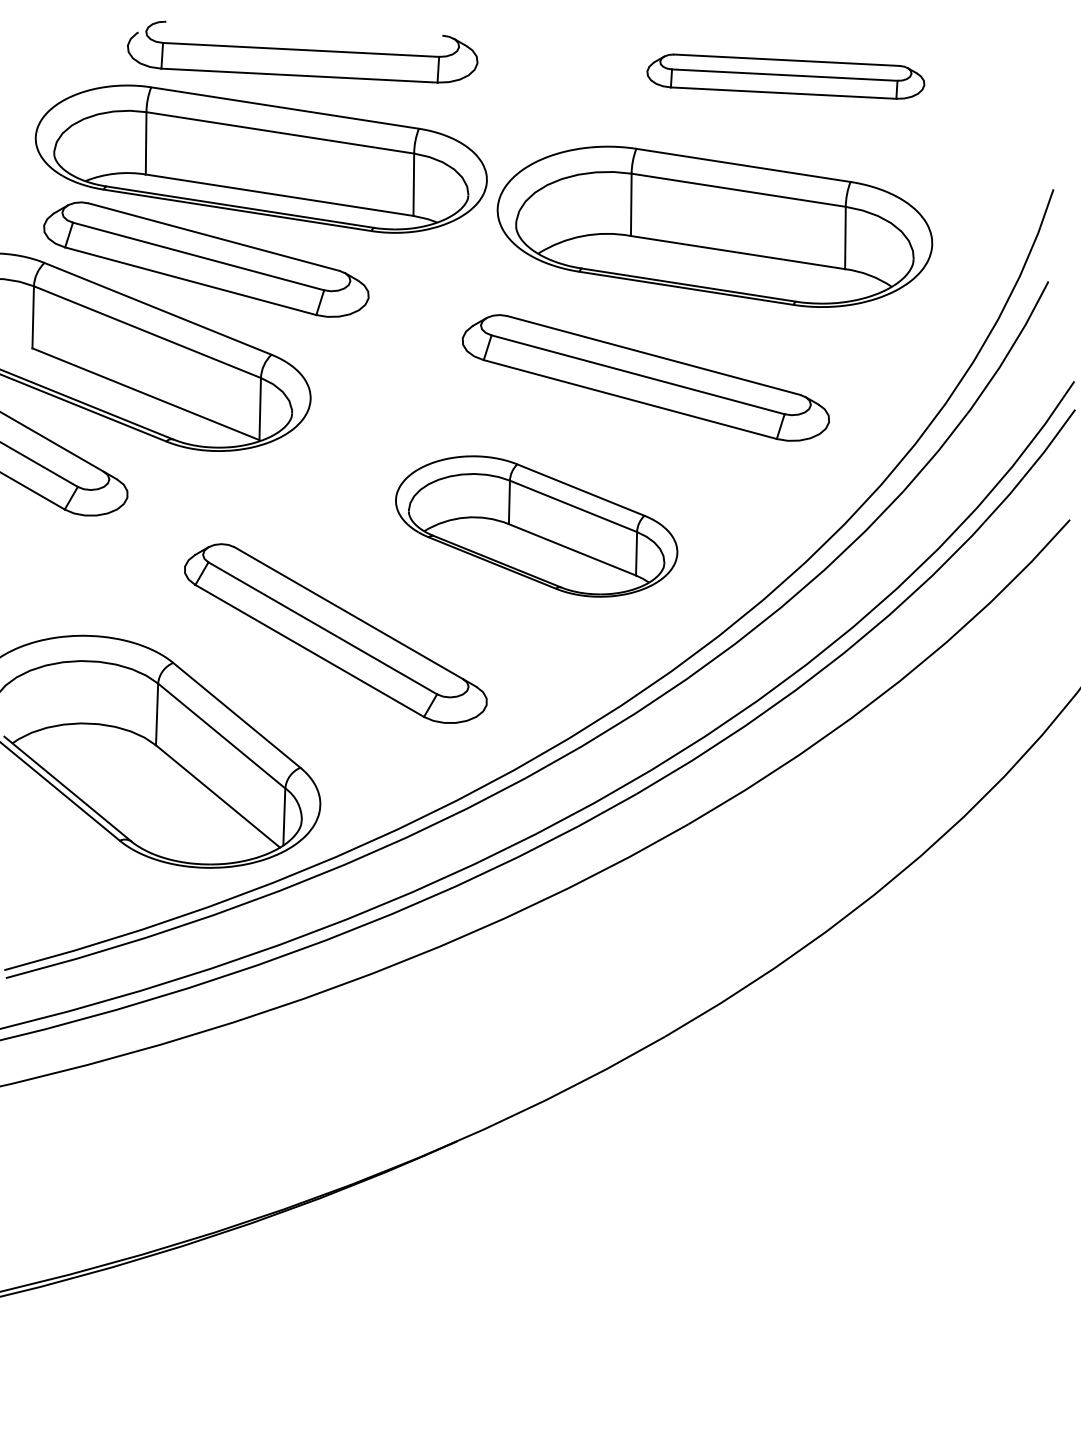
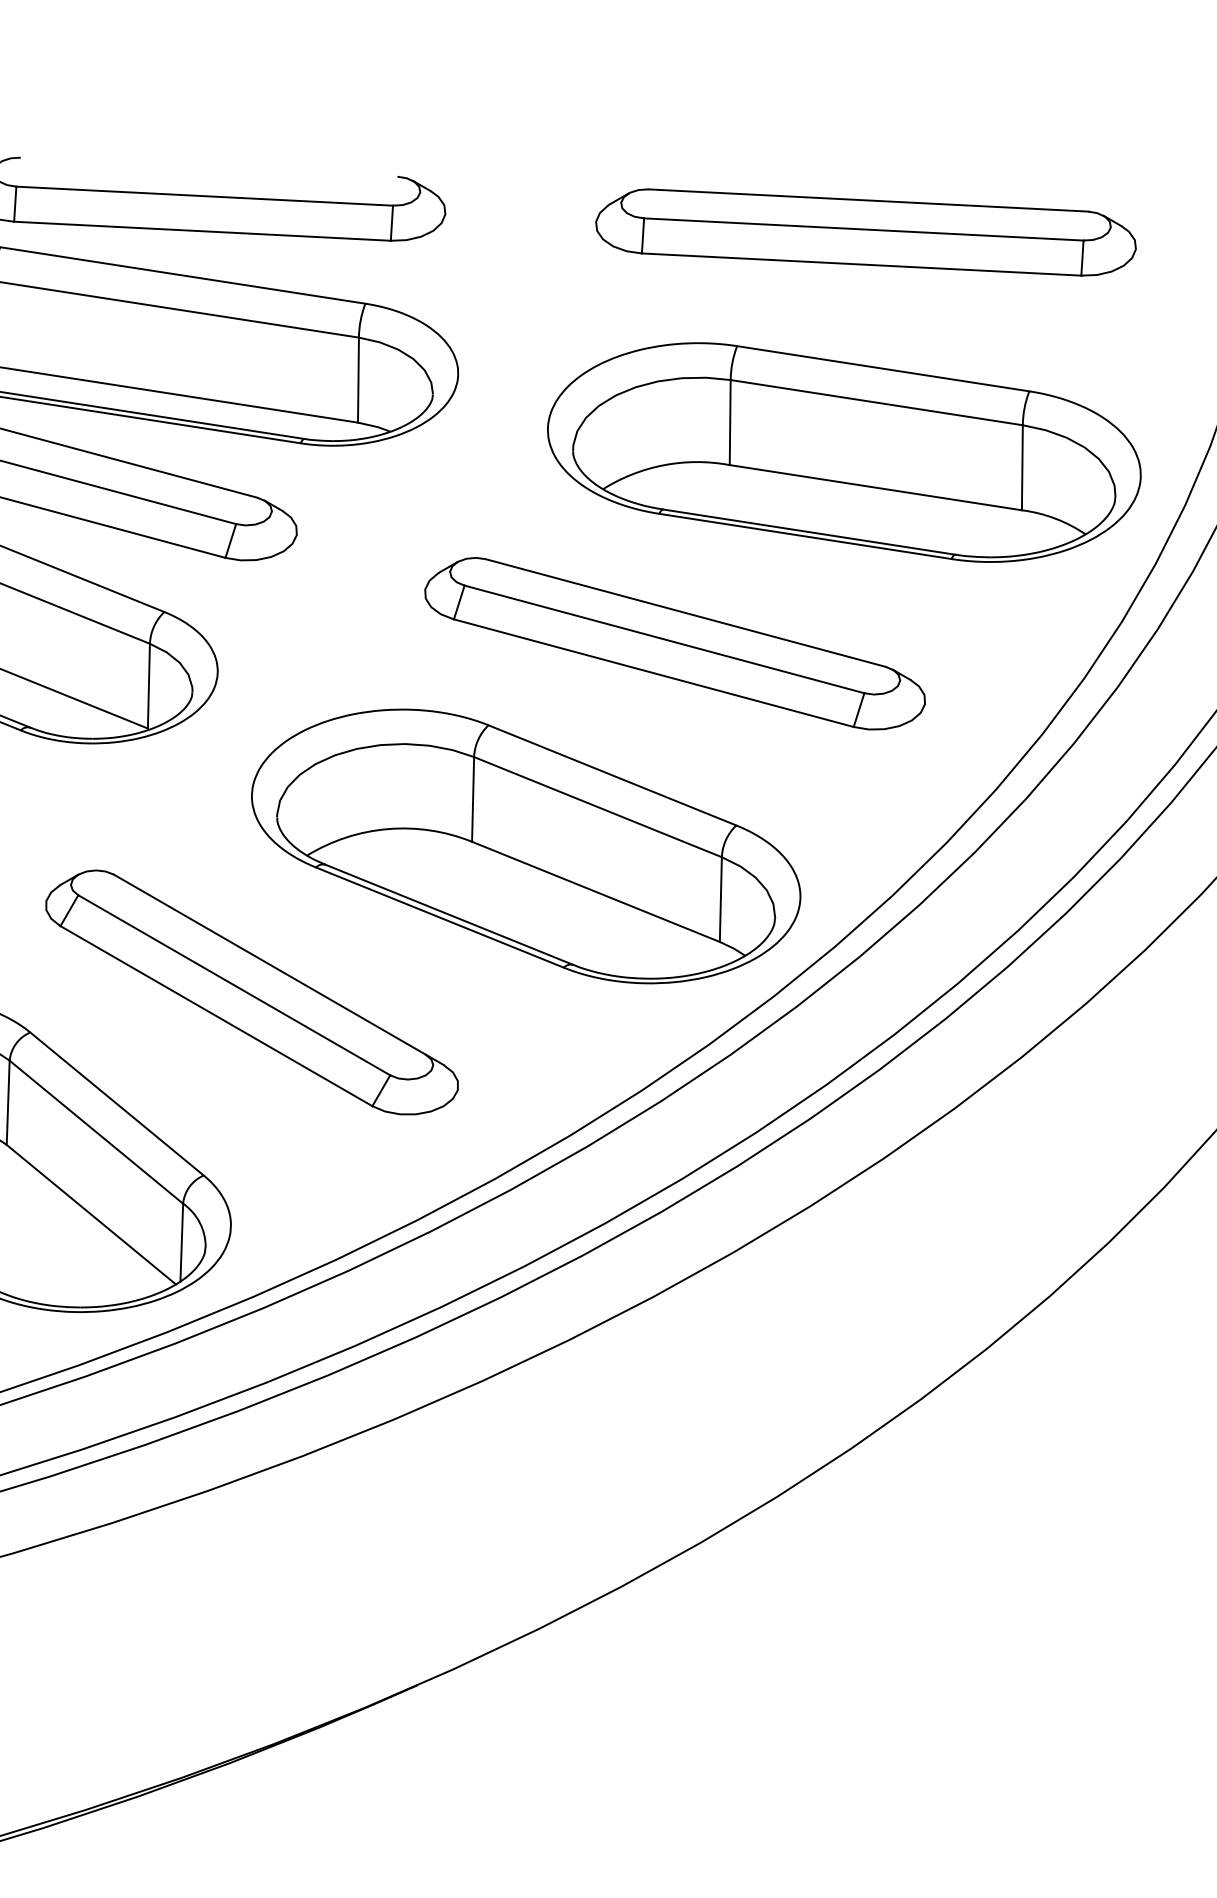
part: (785, 76) -> (865, 232), size x1.43
part: (714, 226) -> (843, 452), moved
part: (536, 526) -> (525, 846), size x1.43

